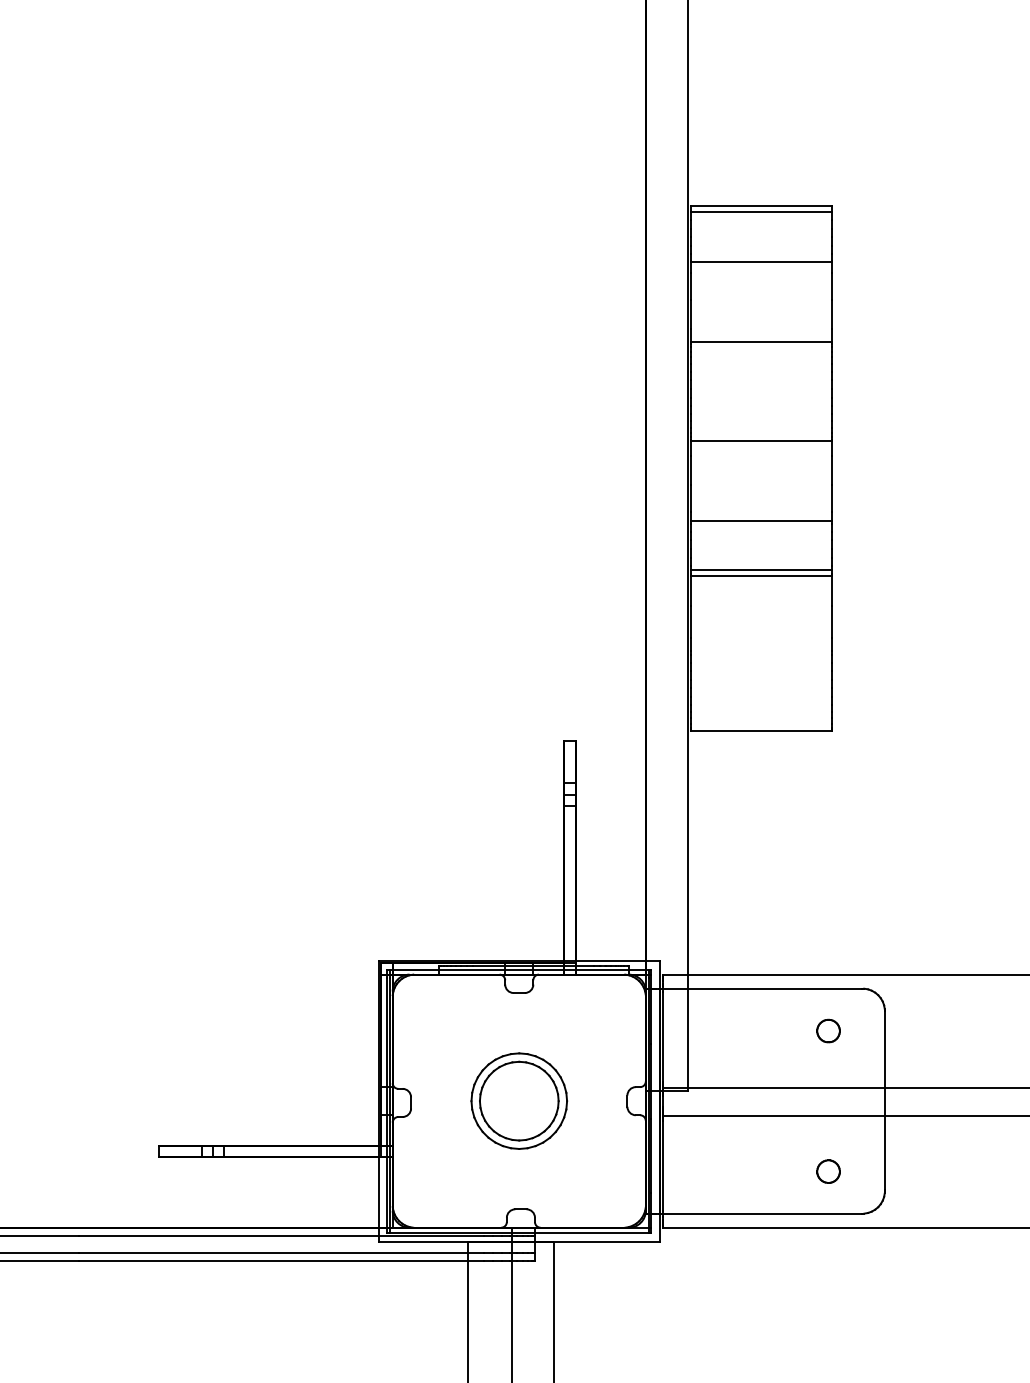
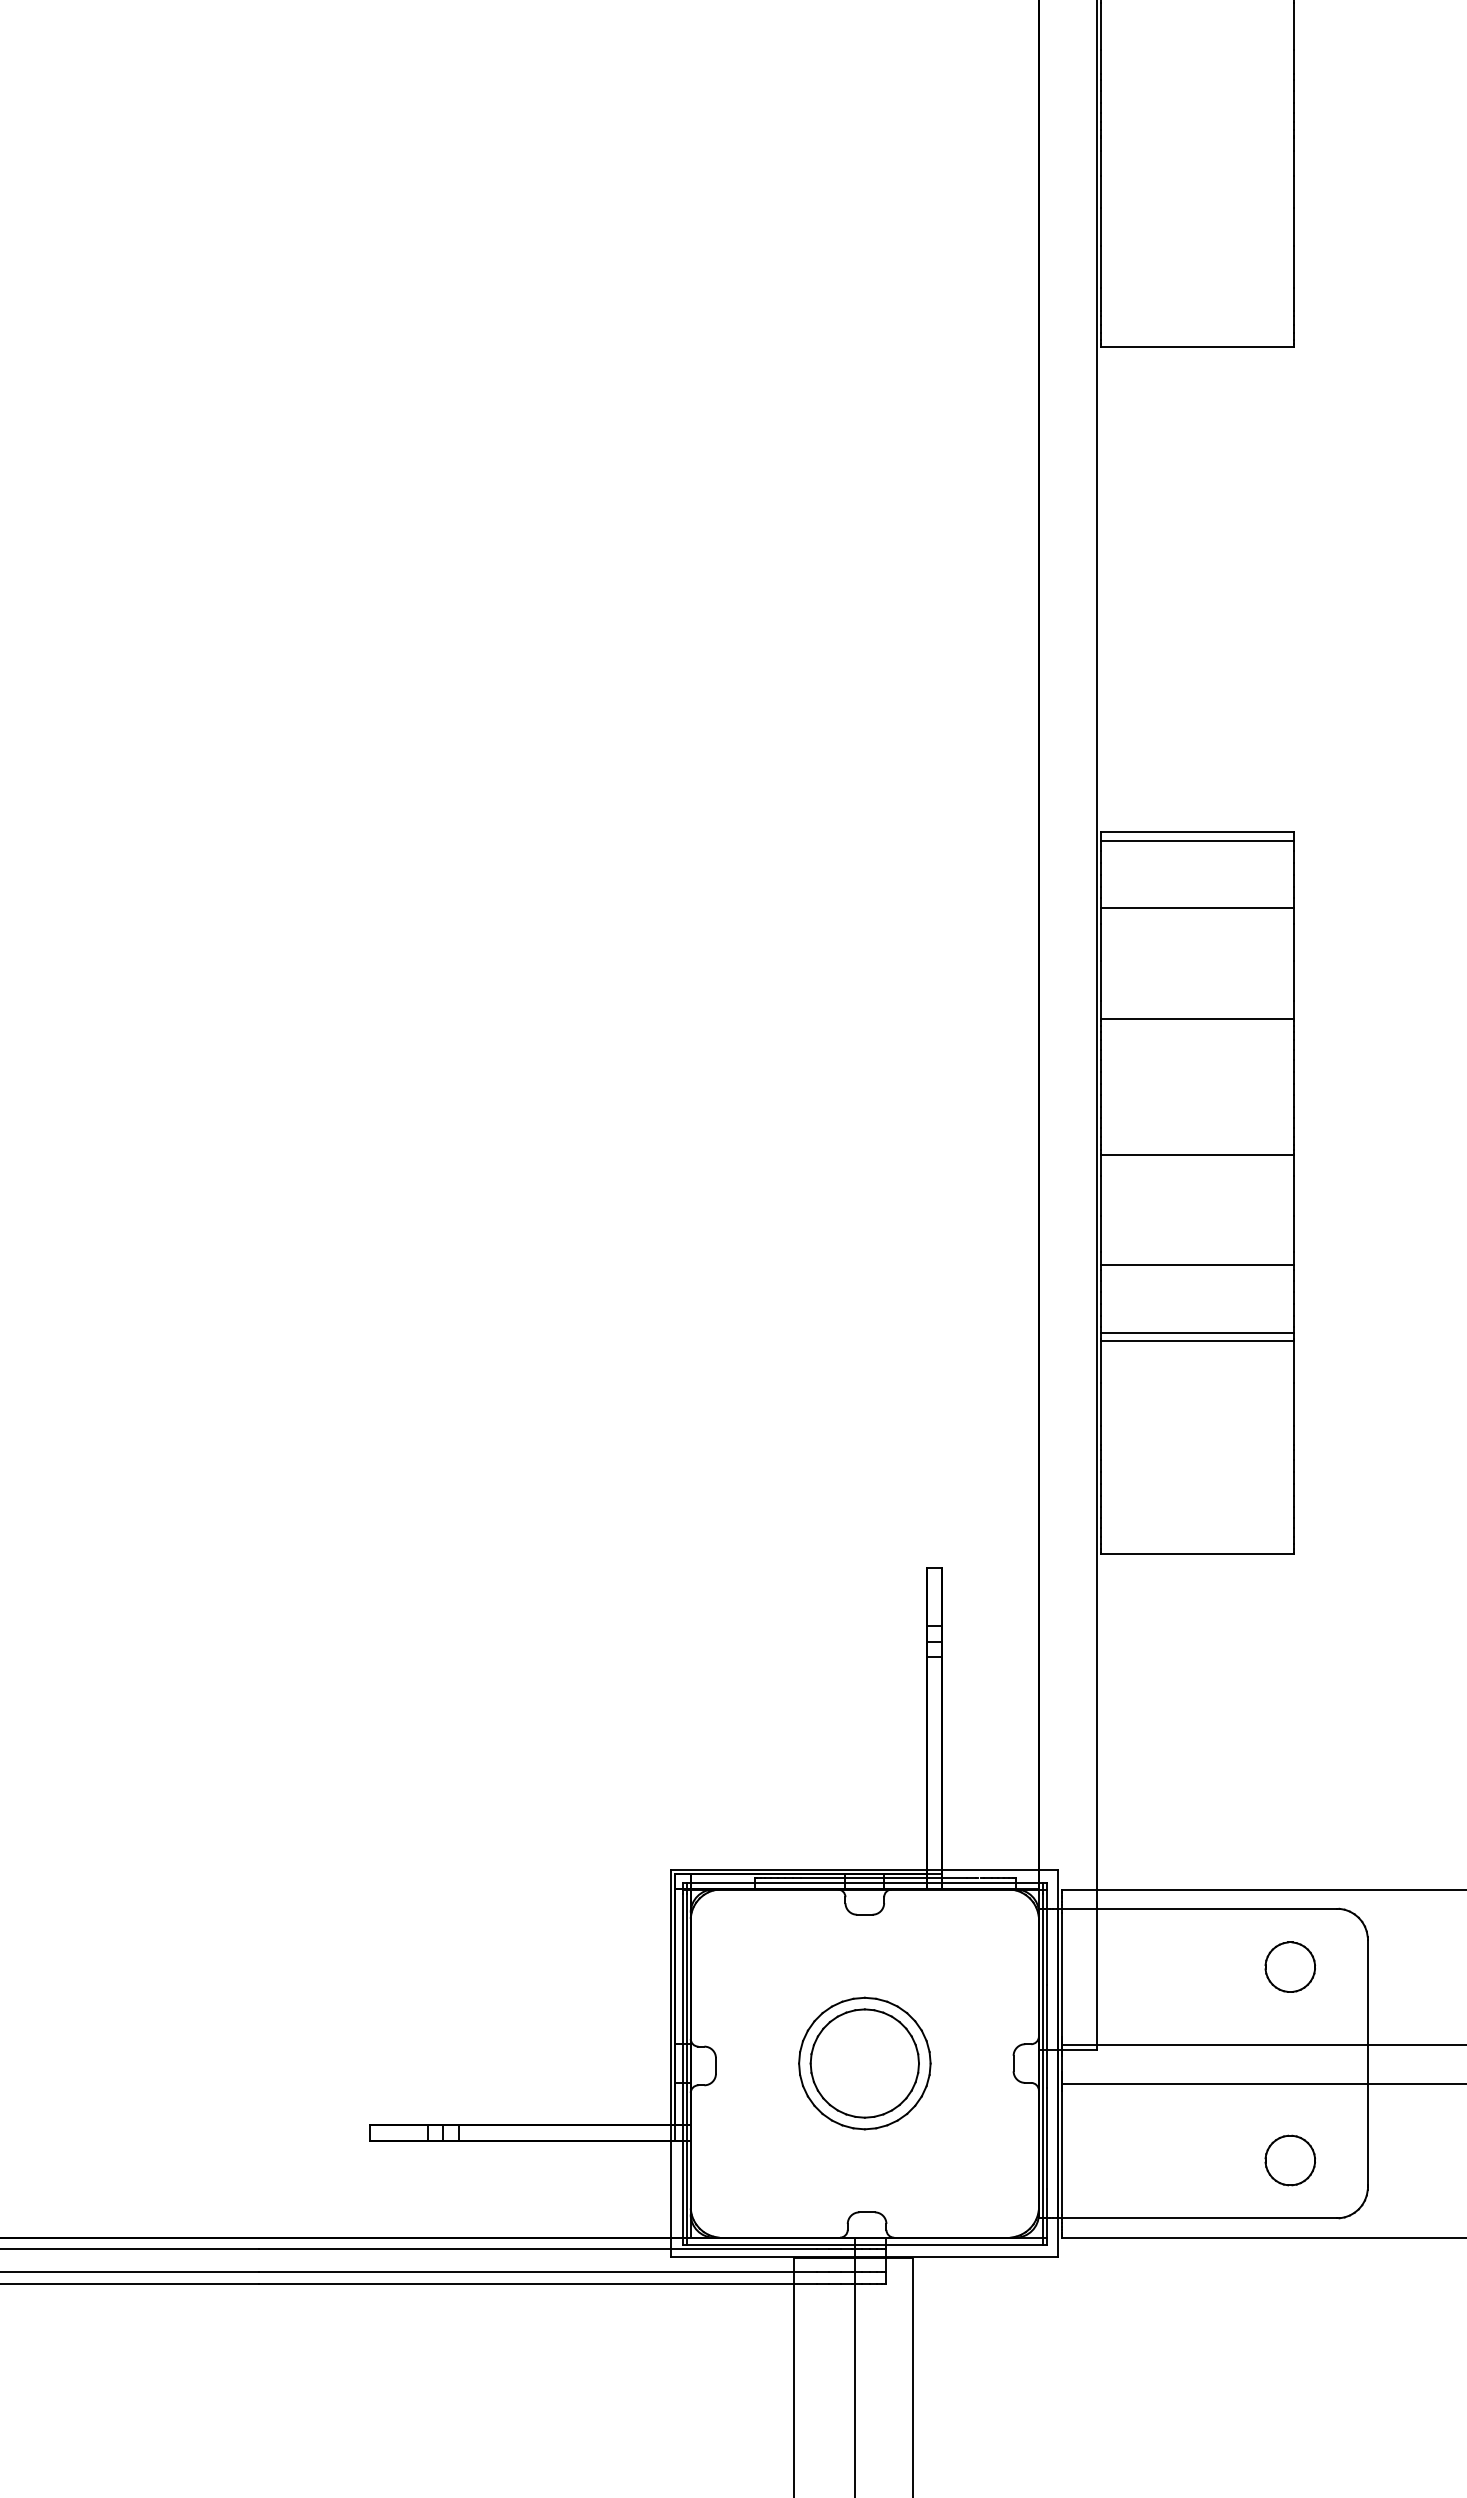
part: (828, 1030) -> (1290, 1966), size x1.6
part: (828, 1171) -> (1290, 2160), size x1.6

